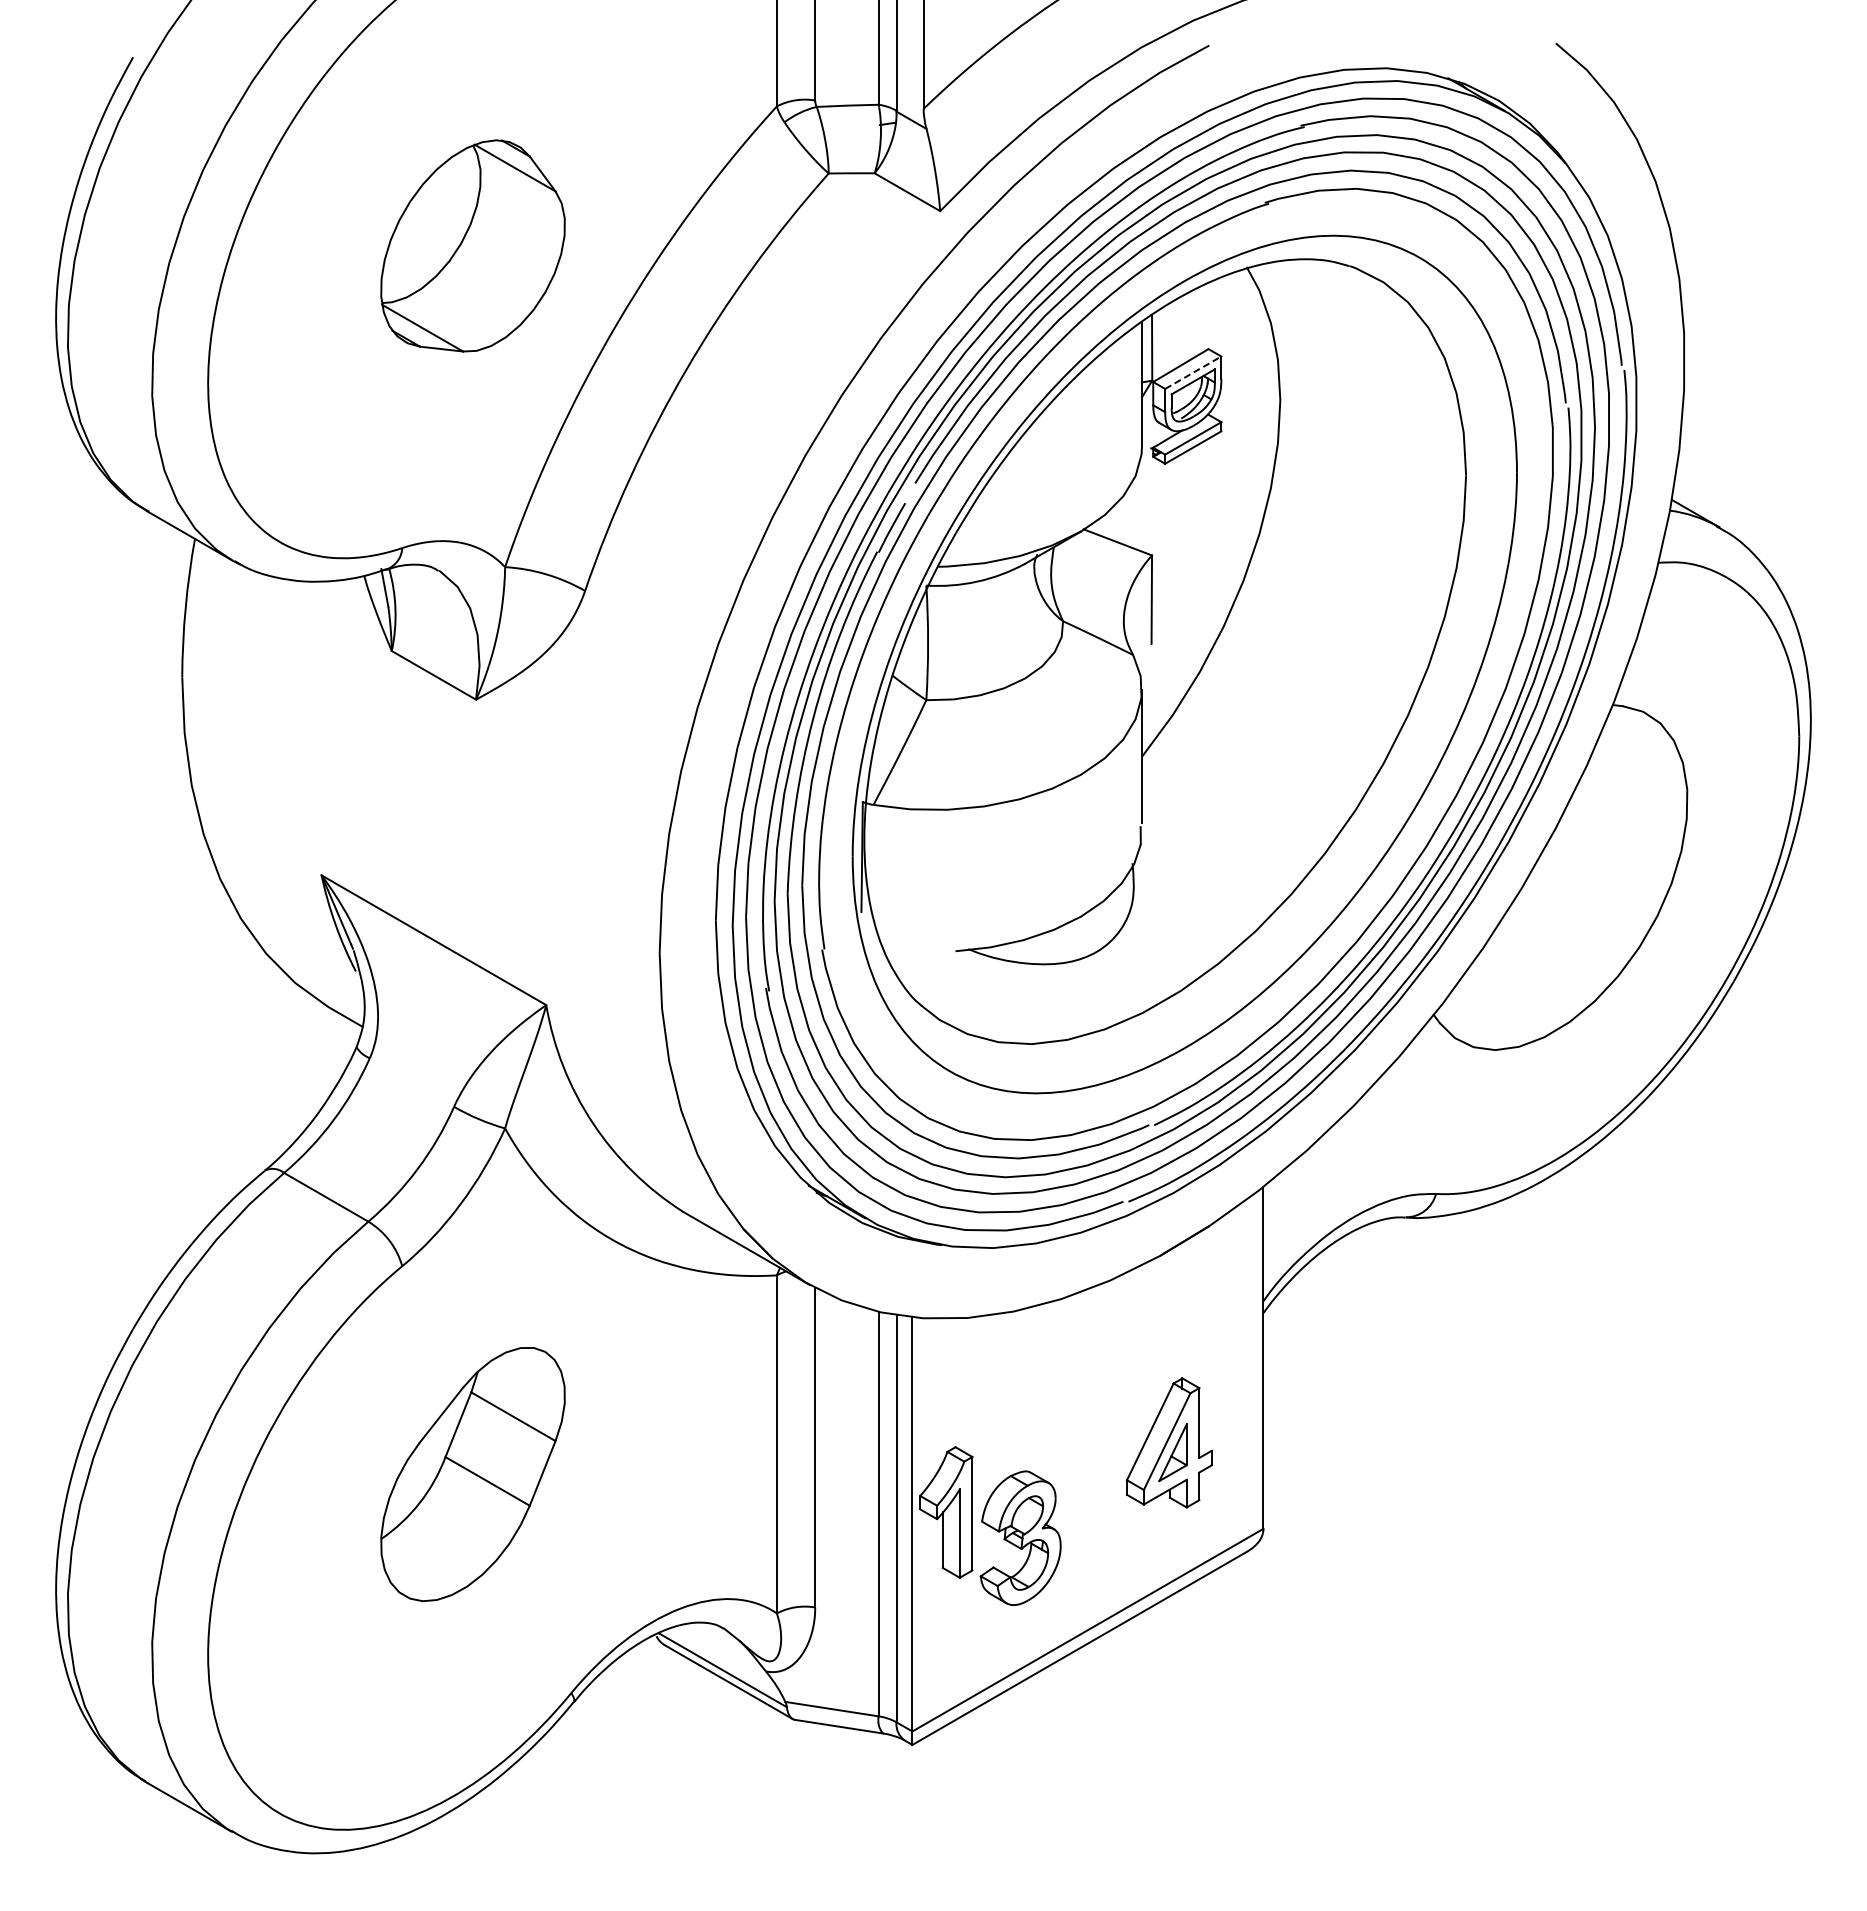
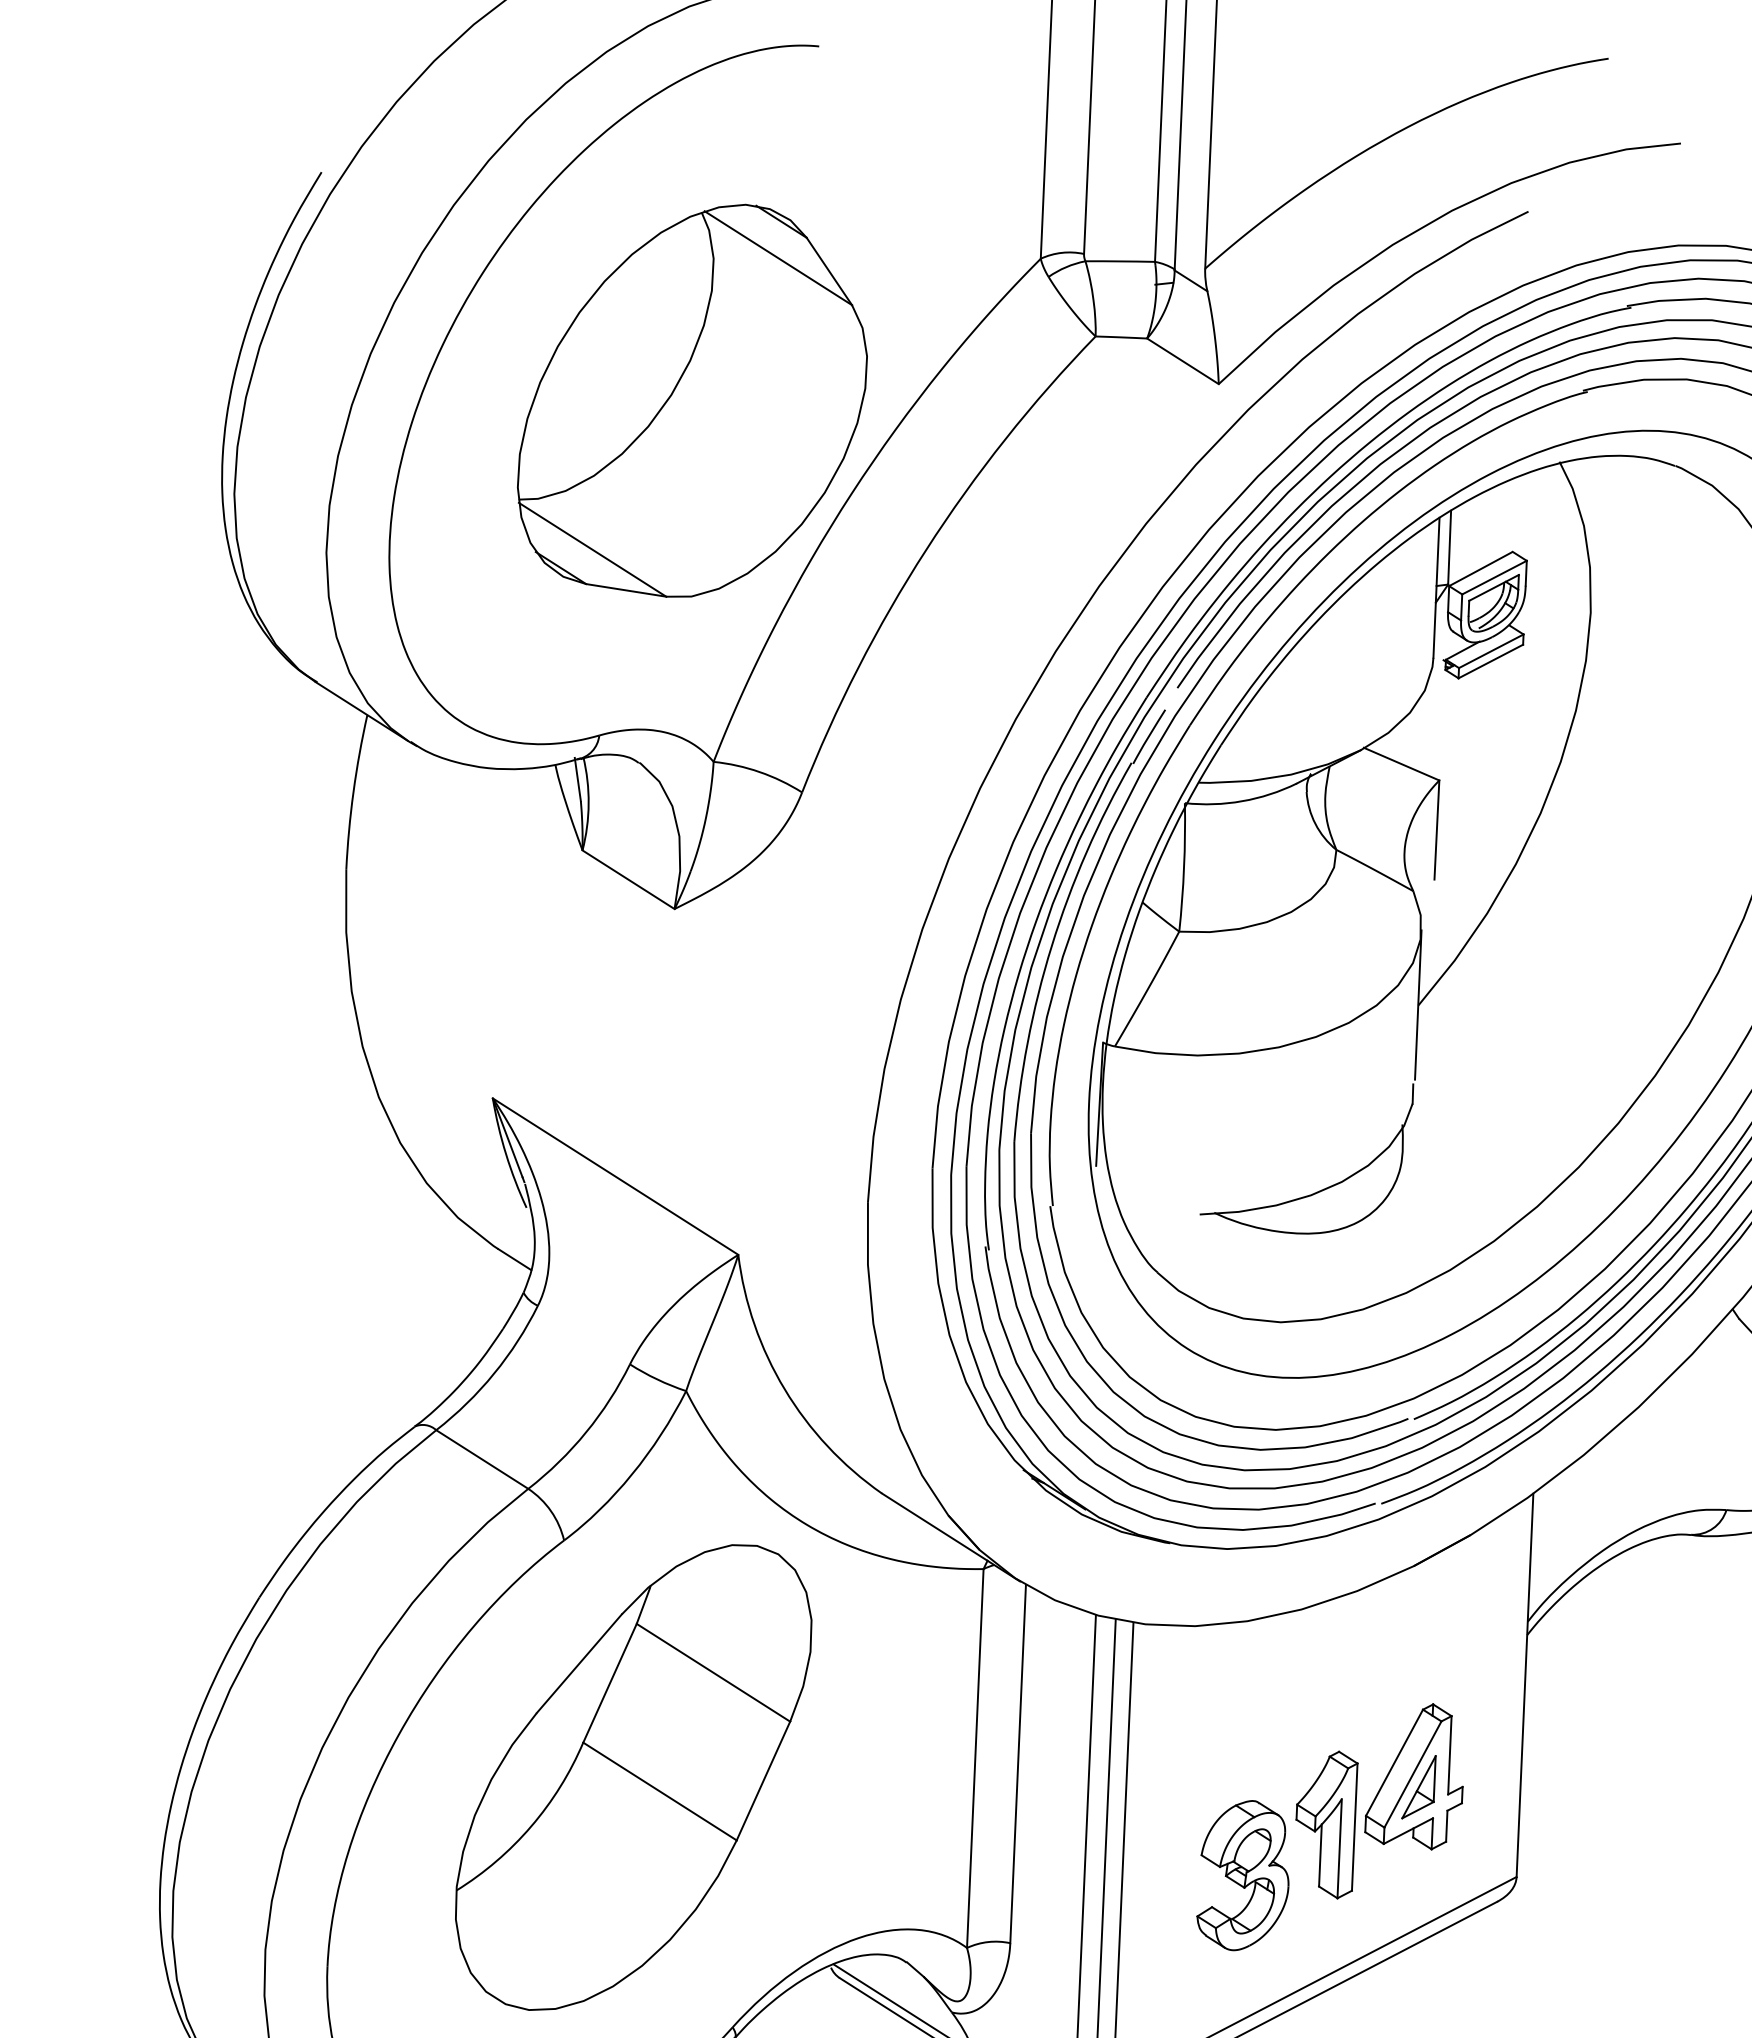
part: (472, 245) -> (692, 399), size x1.67
line: (1193, 372) -> (1494, 577), dashed -> solid
part: (472, 1474) -> (632, 1777), size x1.67
part: (946, 1512) -> (1325, 1824), moved

